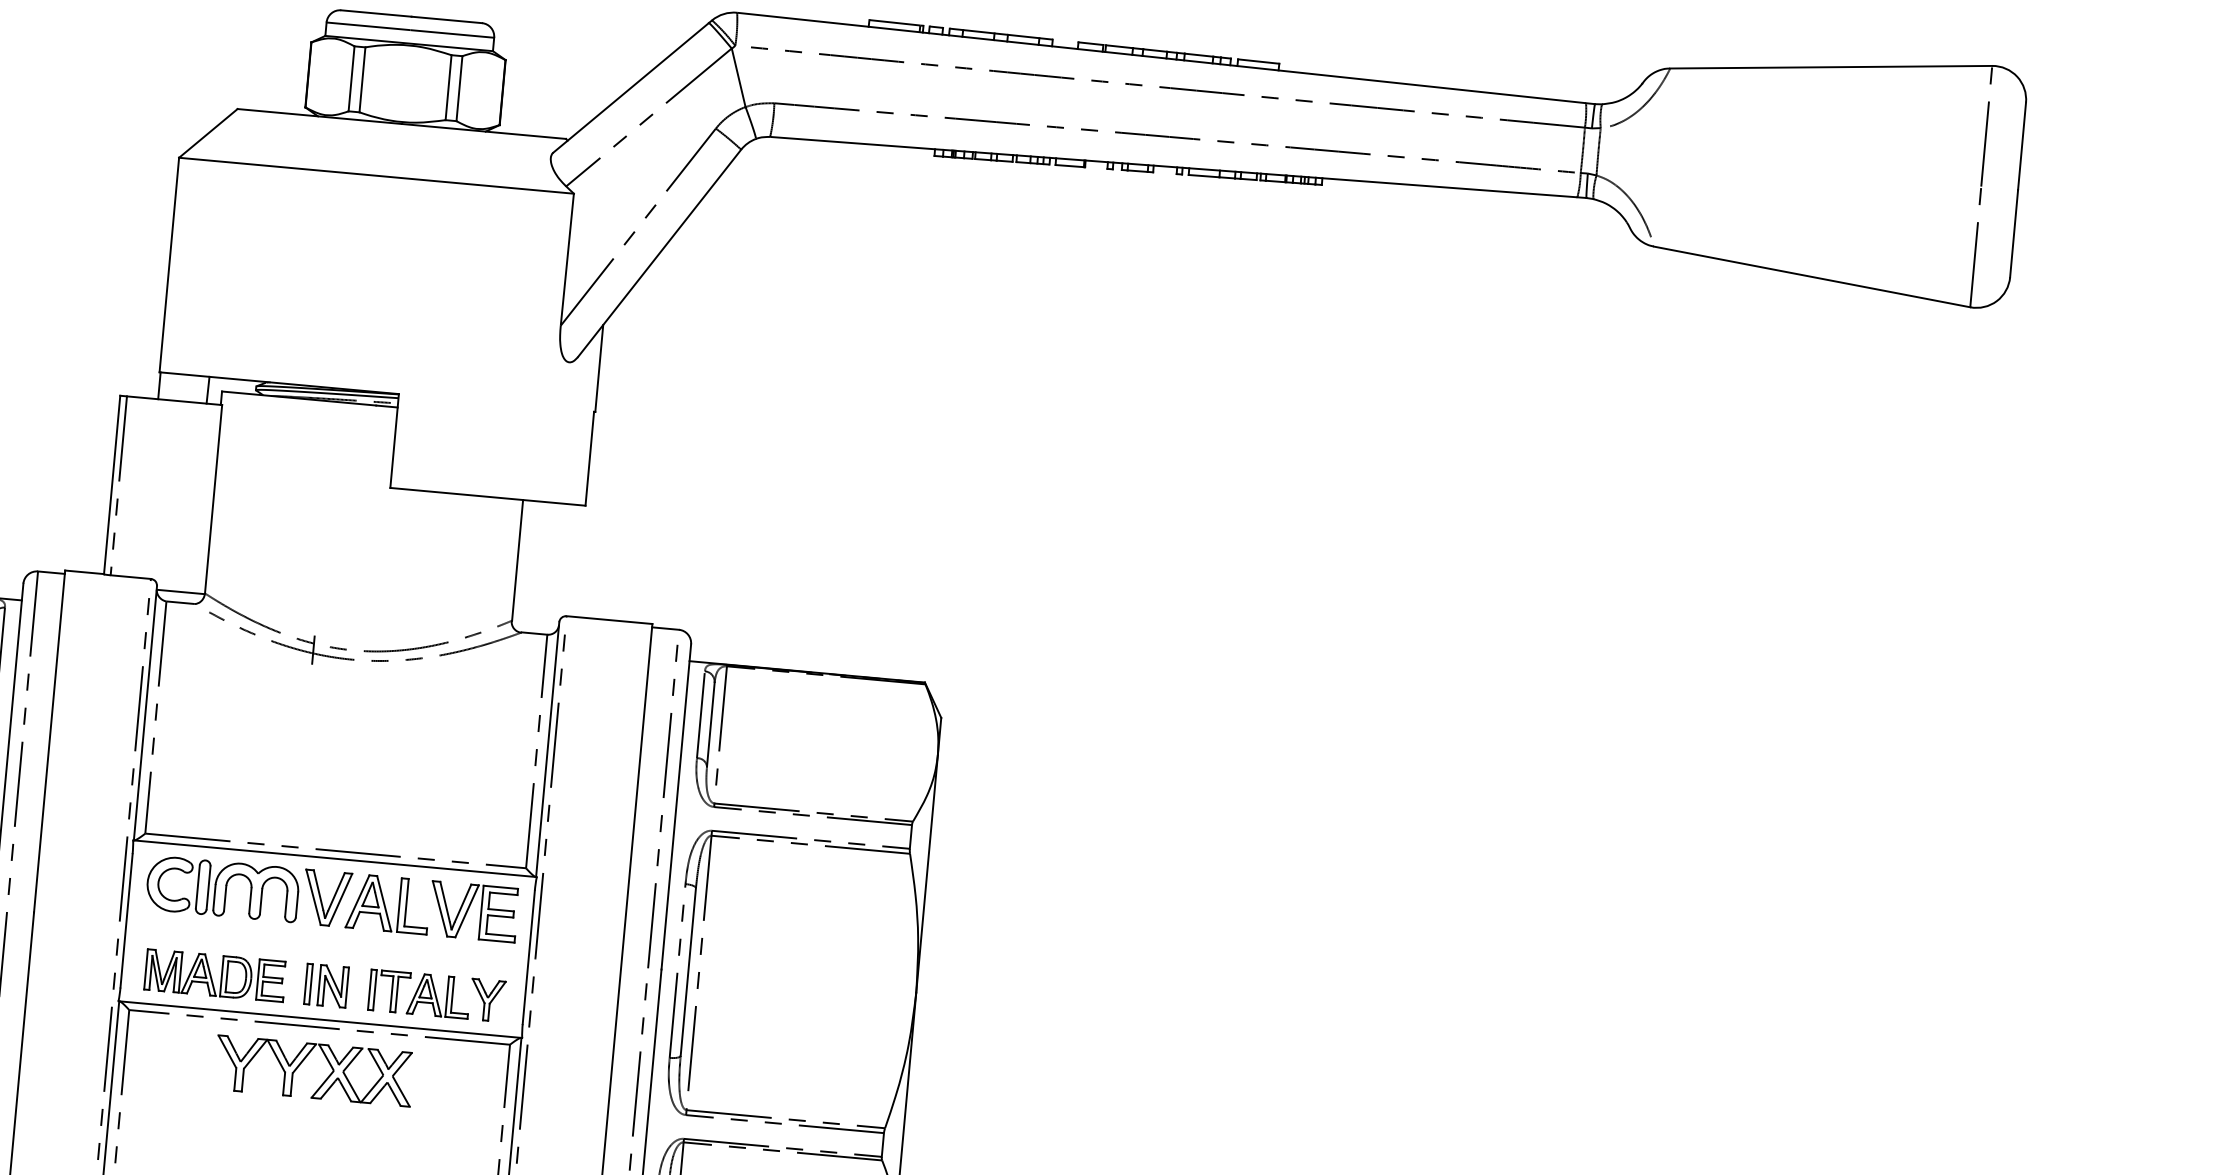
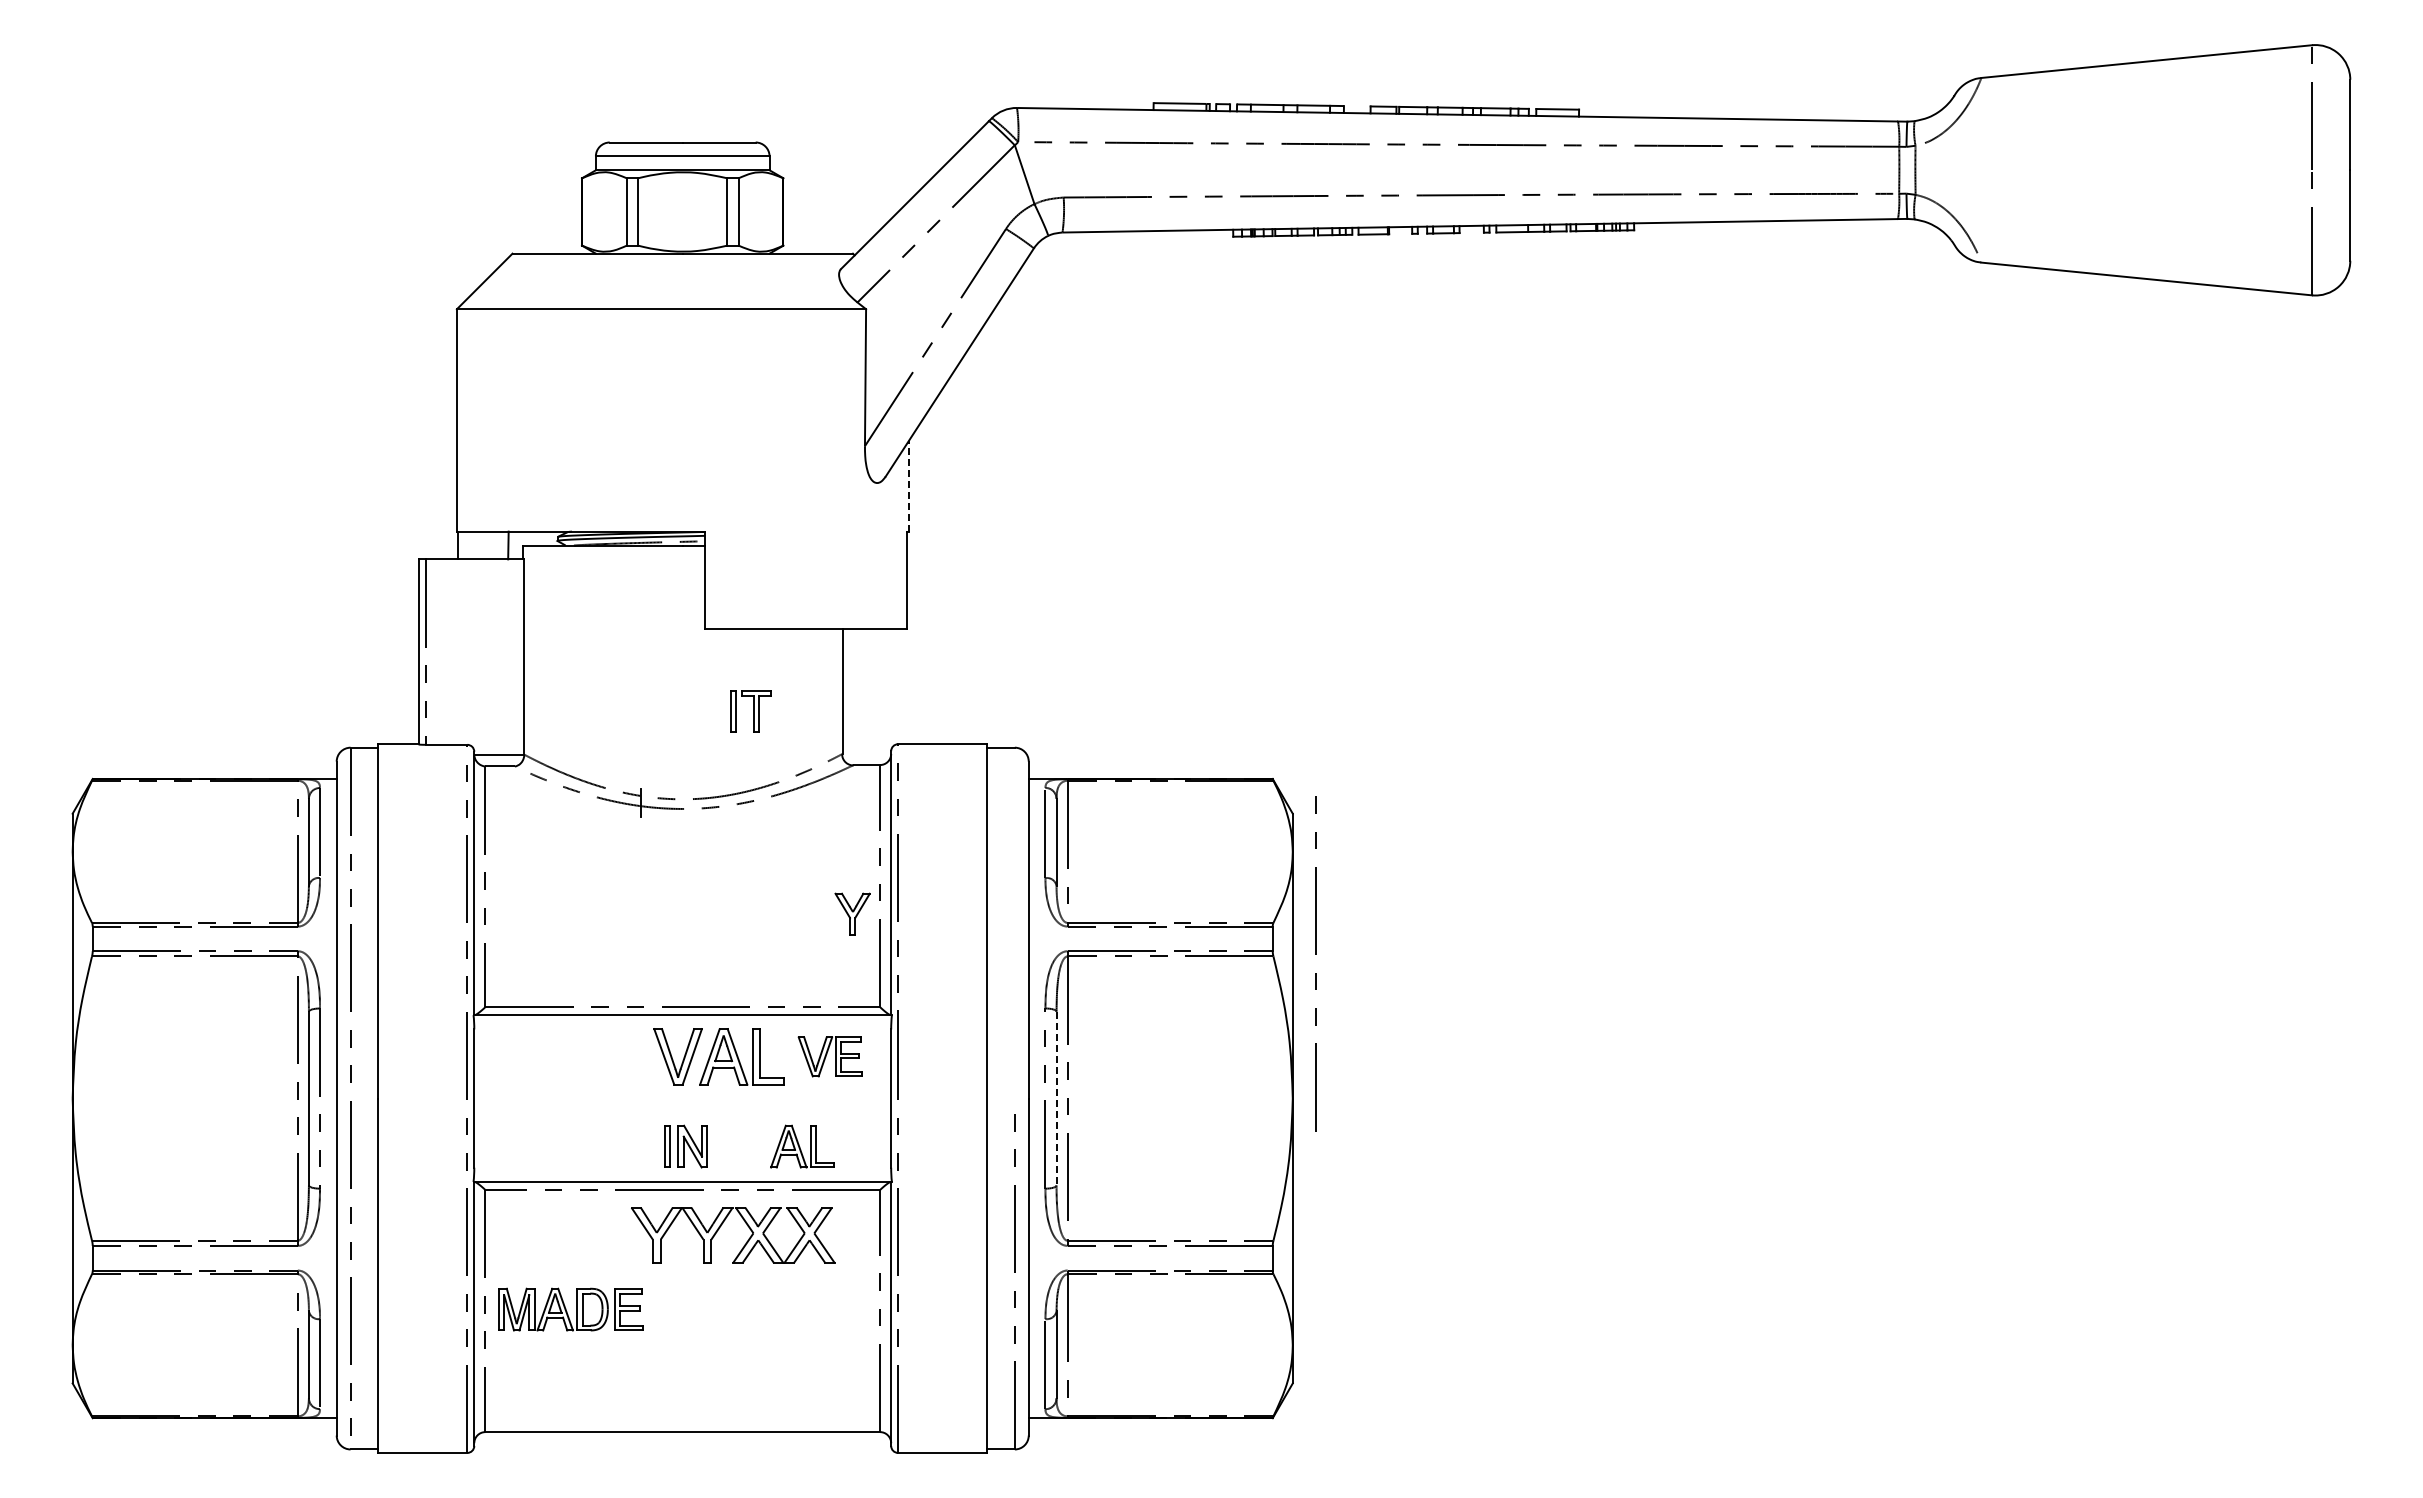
line: (599, 368) -> (908, 486), solid -> dashed
line: (663, 797) -> (1315, 954), moved
part: (222, 888) -> (569, 1056), removed
part: (472, 911) -> (829, 1056), size x0.7
line: (688, 971) -> (1056, 1098), solid -> dashed
part: (215, 975) -> (570, 1309), moved
part: (388, 991) -> (750, 711), moved
part: (487, 999) -> (852, 913), moved
part: (324, 1080) -> (744, 1244), moved

